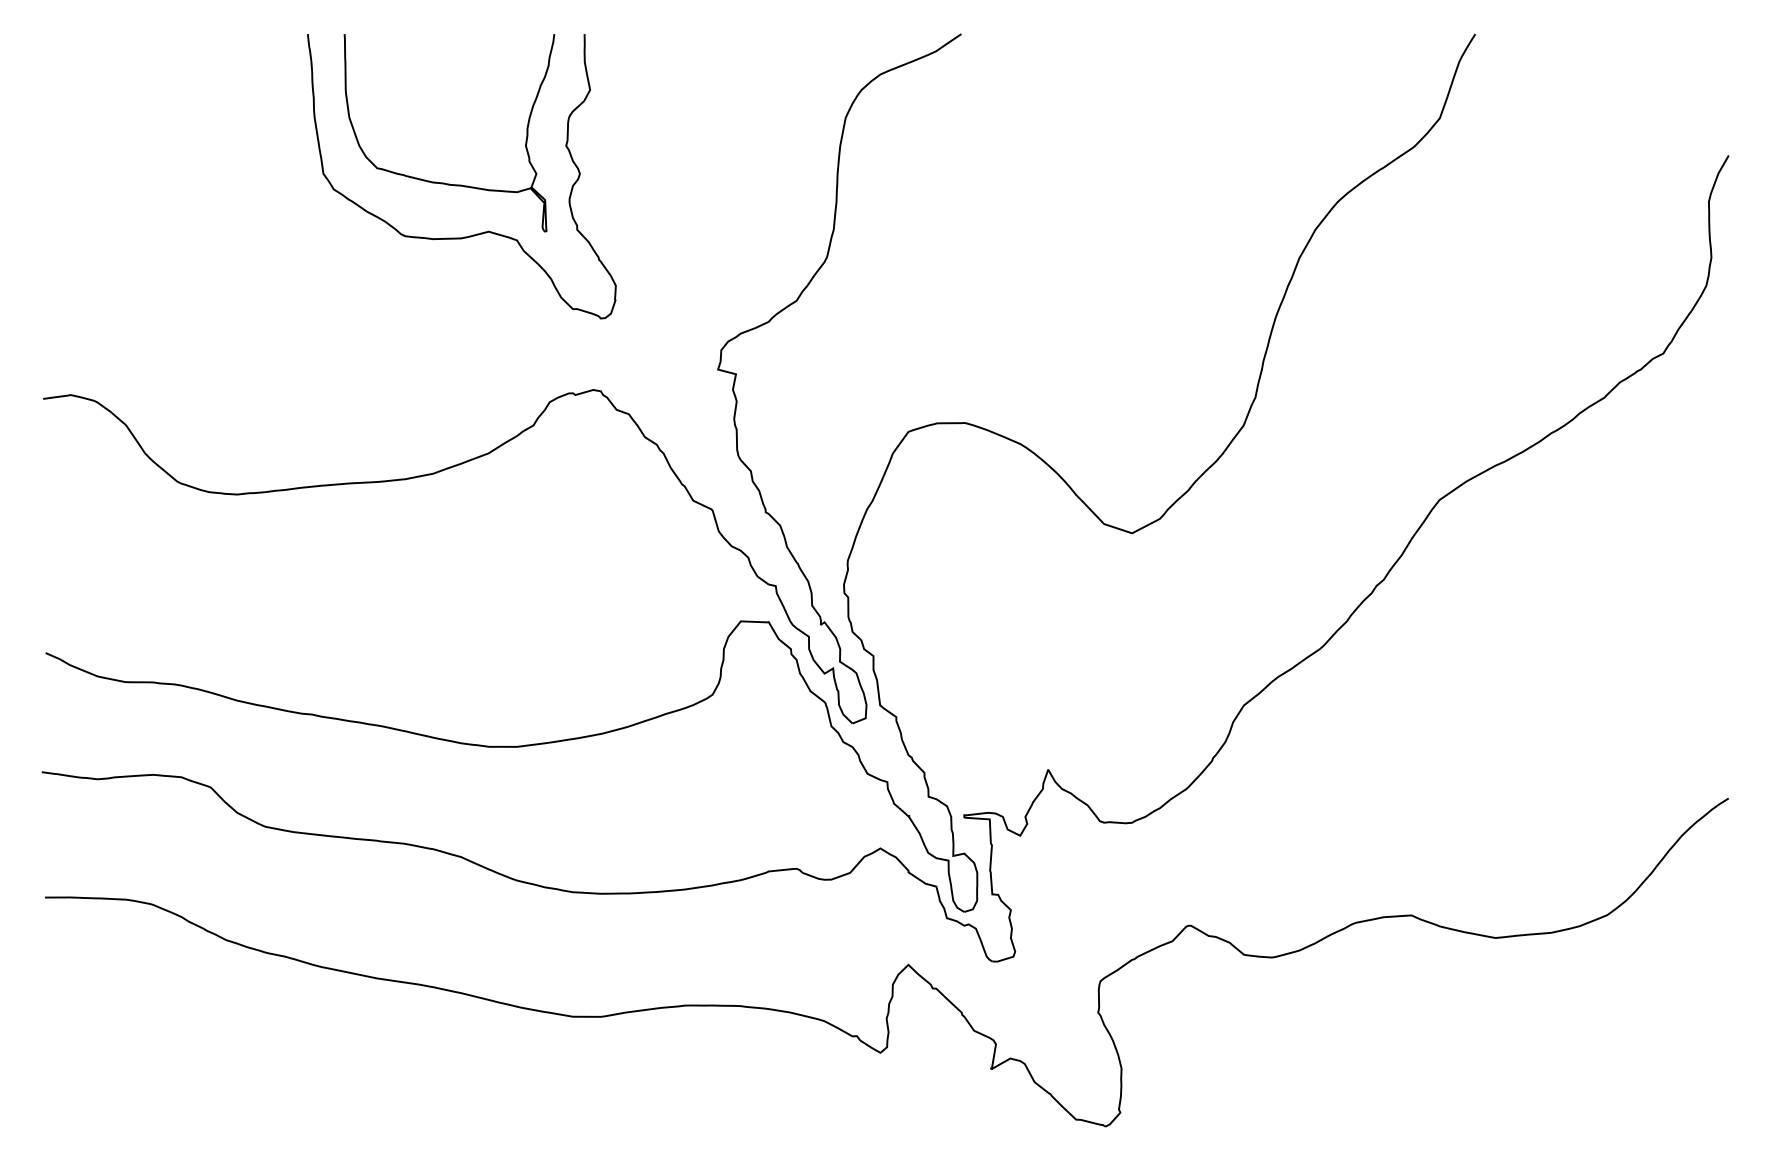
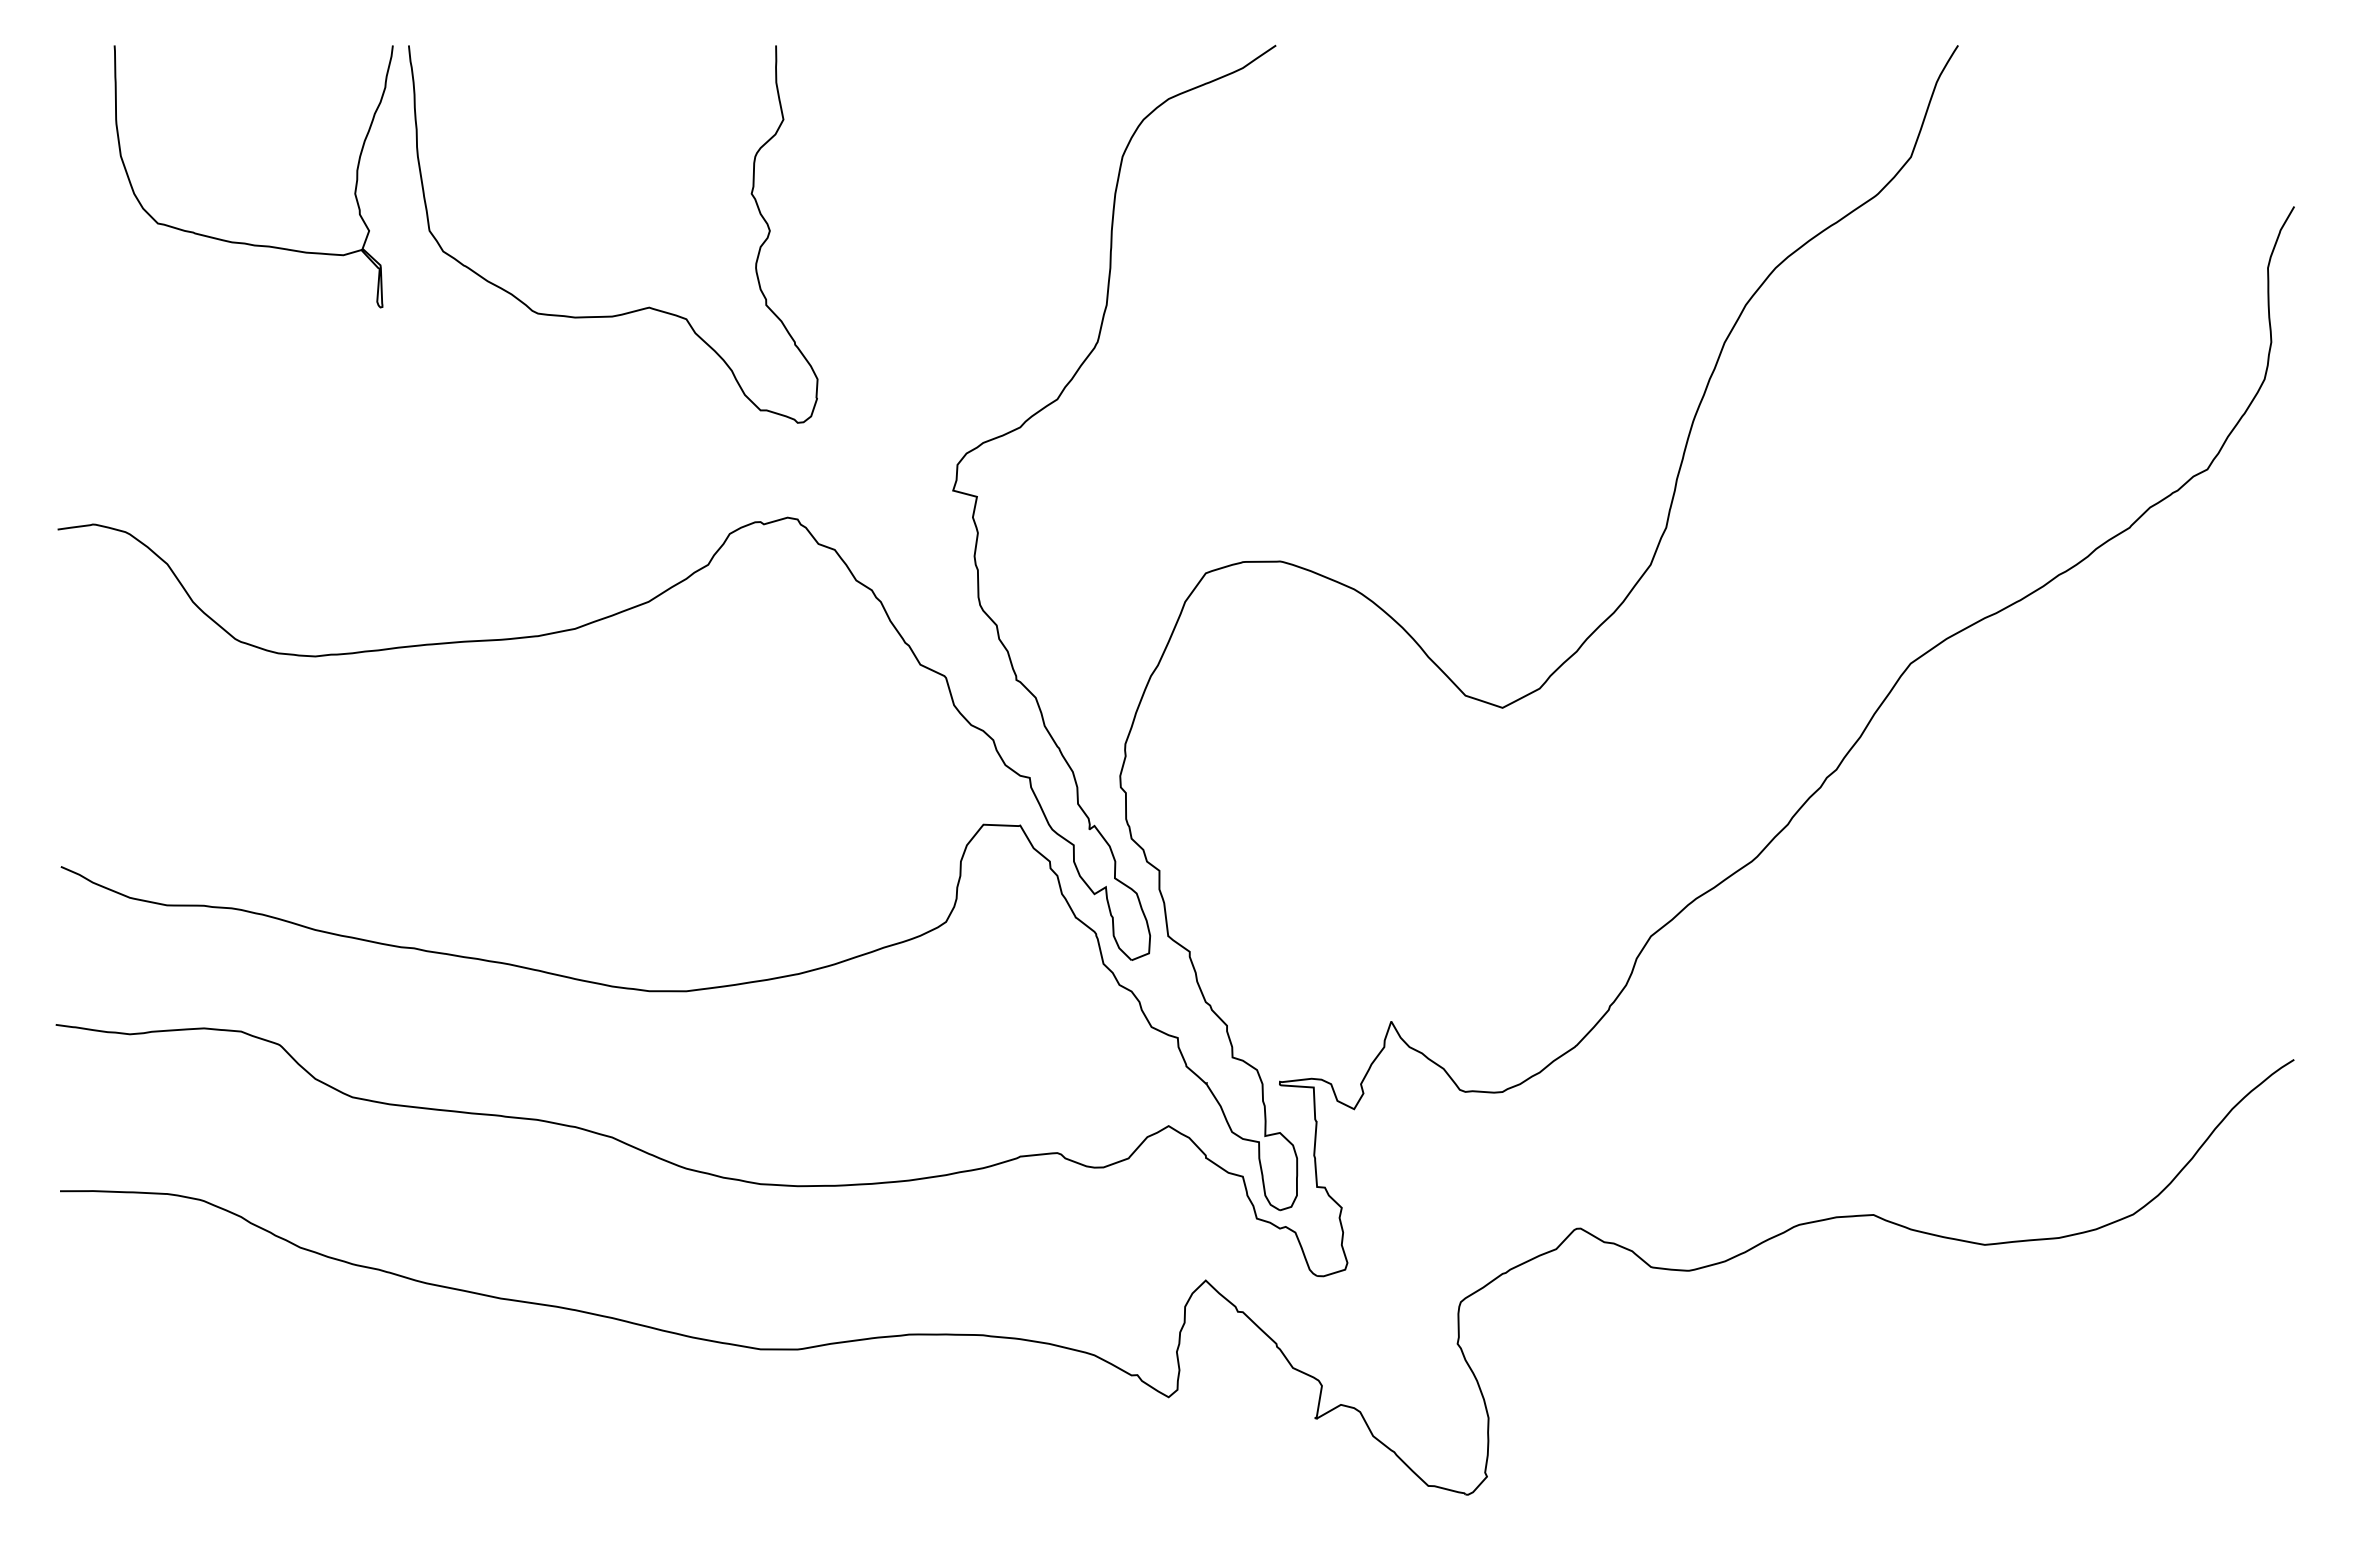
curve: (443, 182) -> (245, 242), moved

